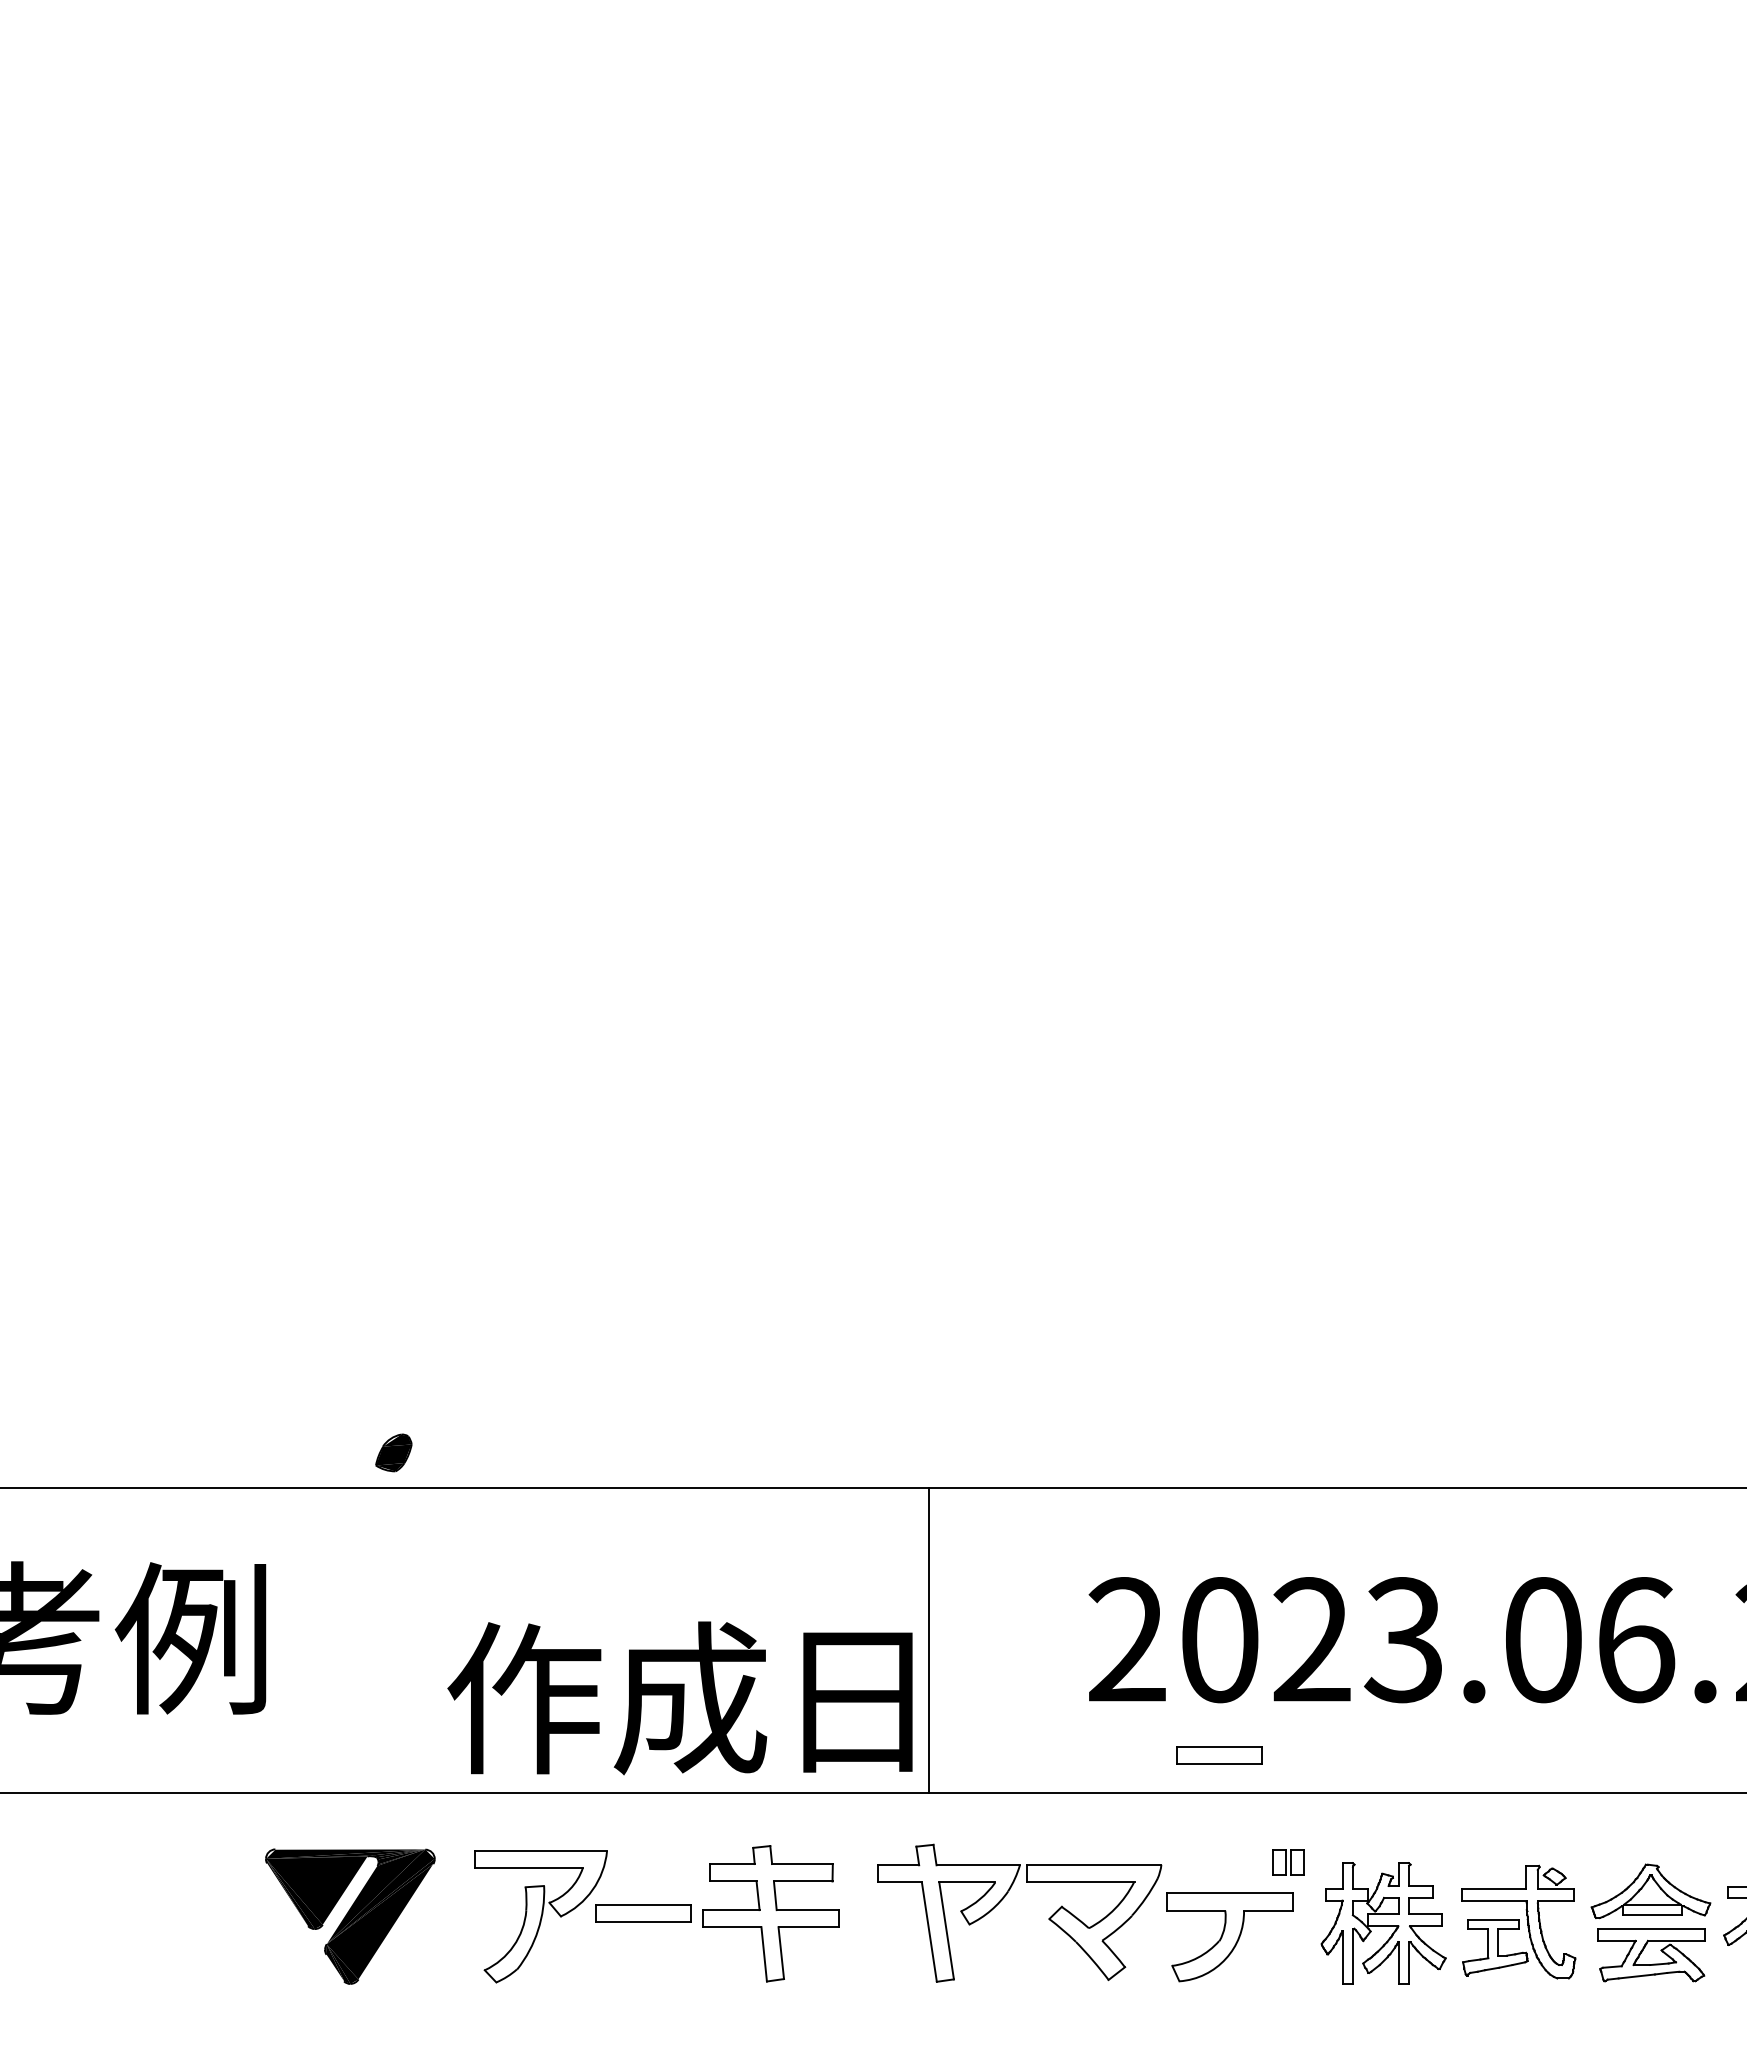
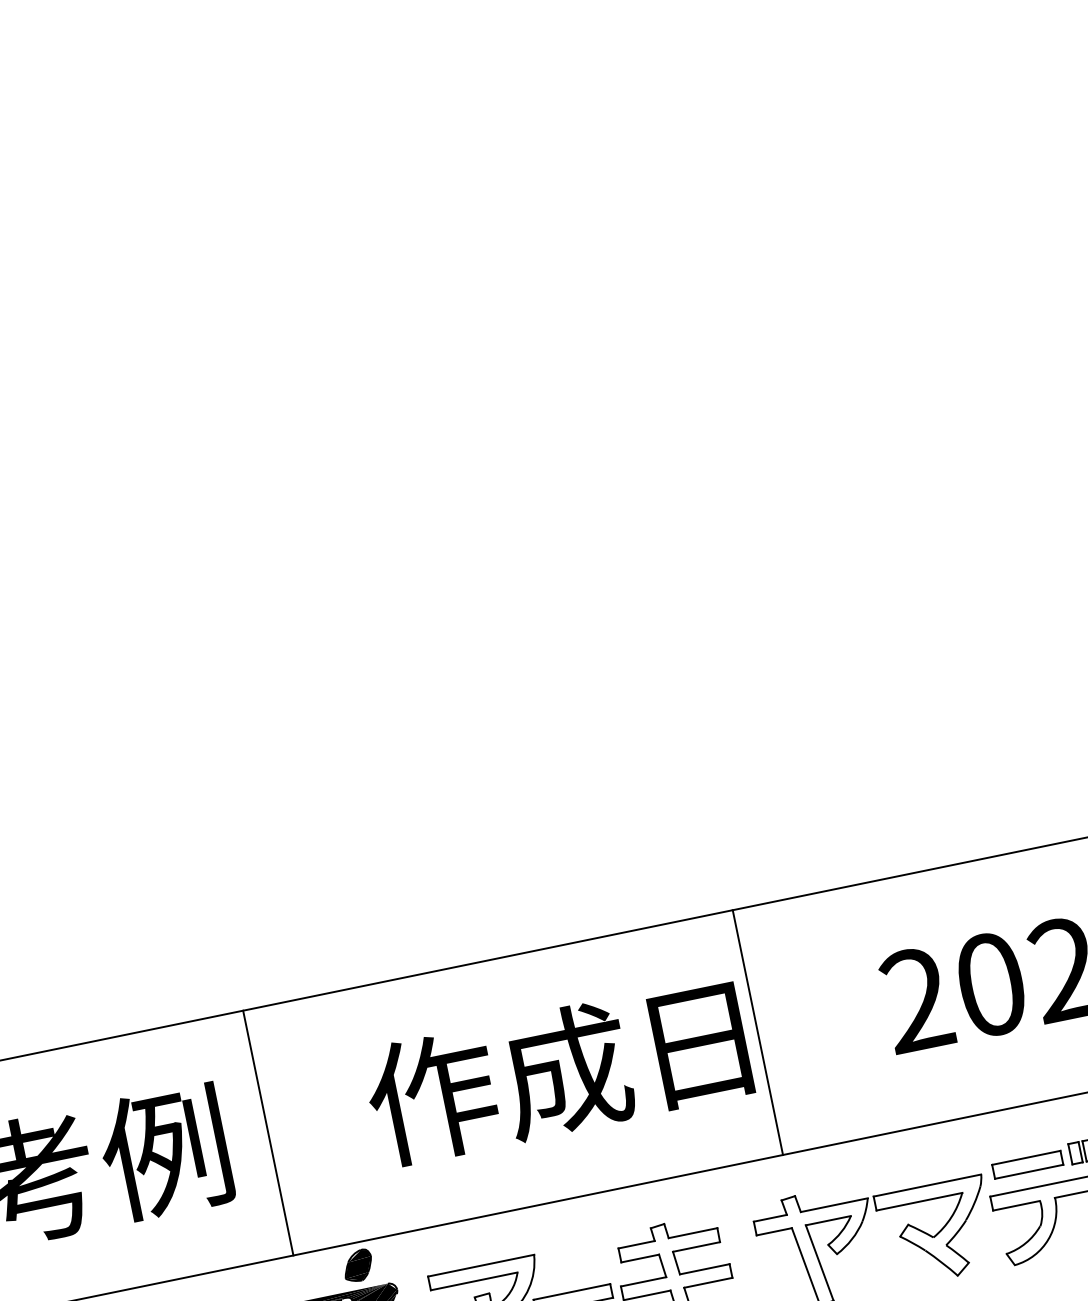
part: (393, 1452) -> (357, 1265), moved
line: (319, 1639) -> (268, 1132), added
text: (679, 1698) -> (557, 1072), moved
part: (1219, 1755) -> (1027, 1164), moved

